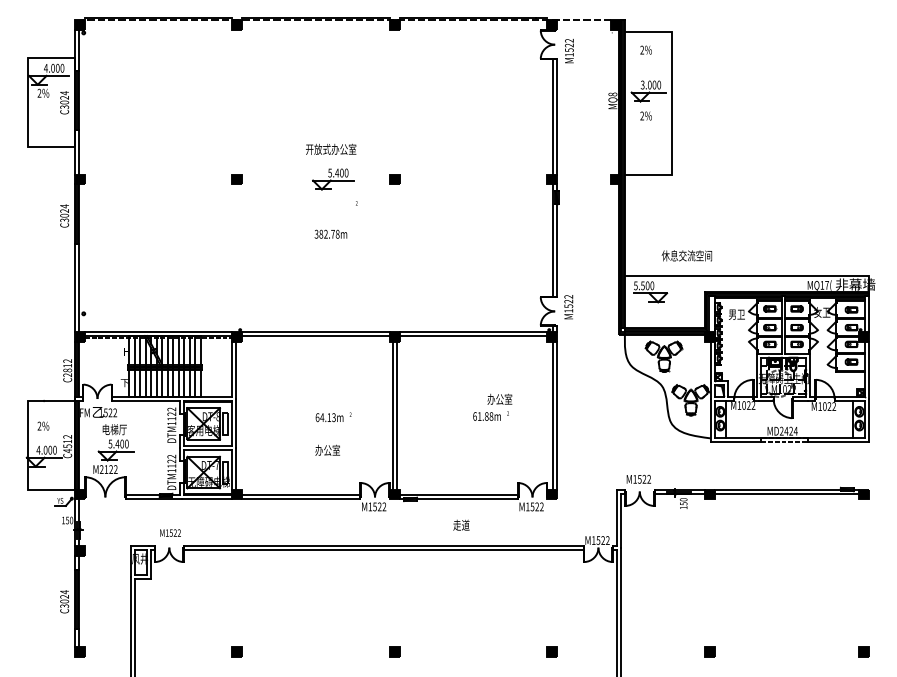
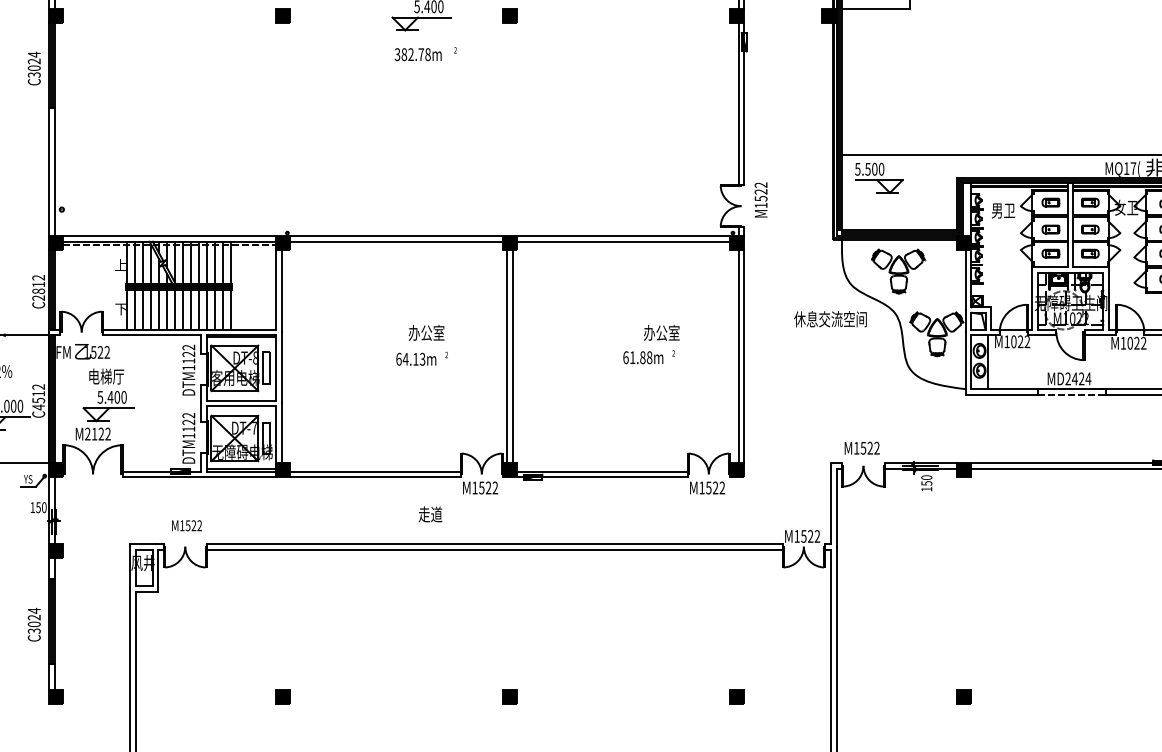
text: (330, 233) -> (417, 53), moved
text: (686, 255) -> (829, 318), moved
text: (327, 449) -> (426, 331), moved
text: (461, 524) -> (430, 513), moved

